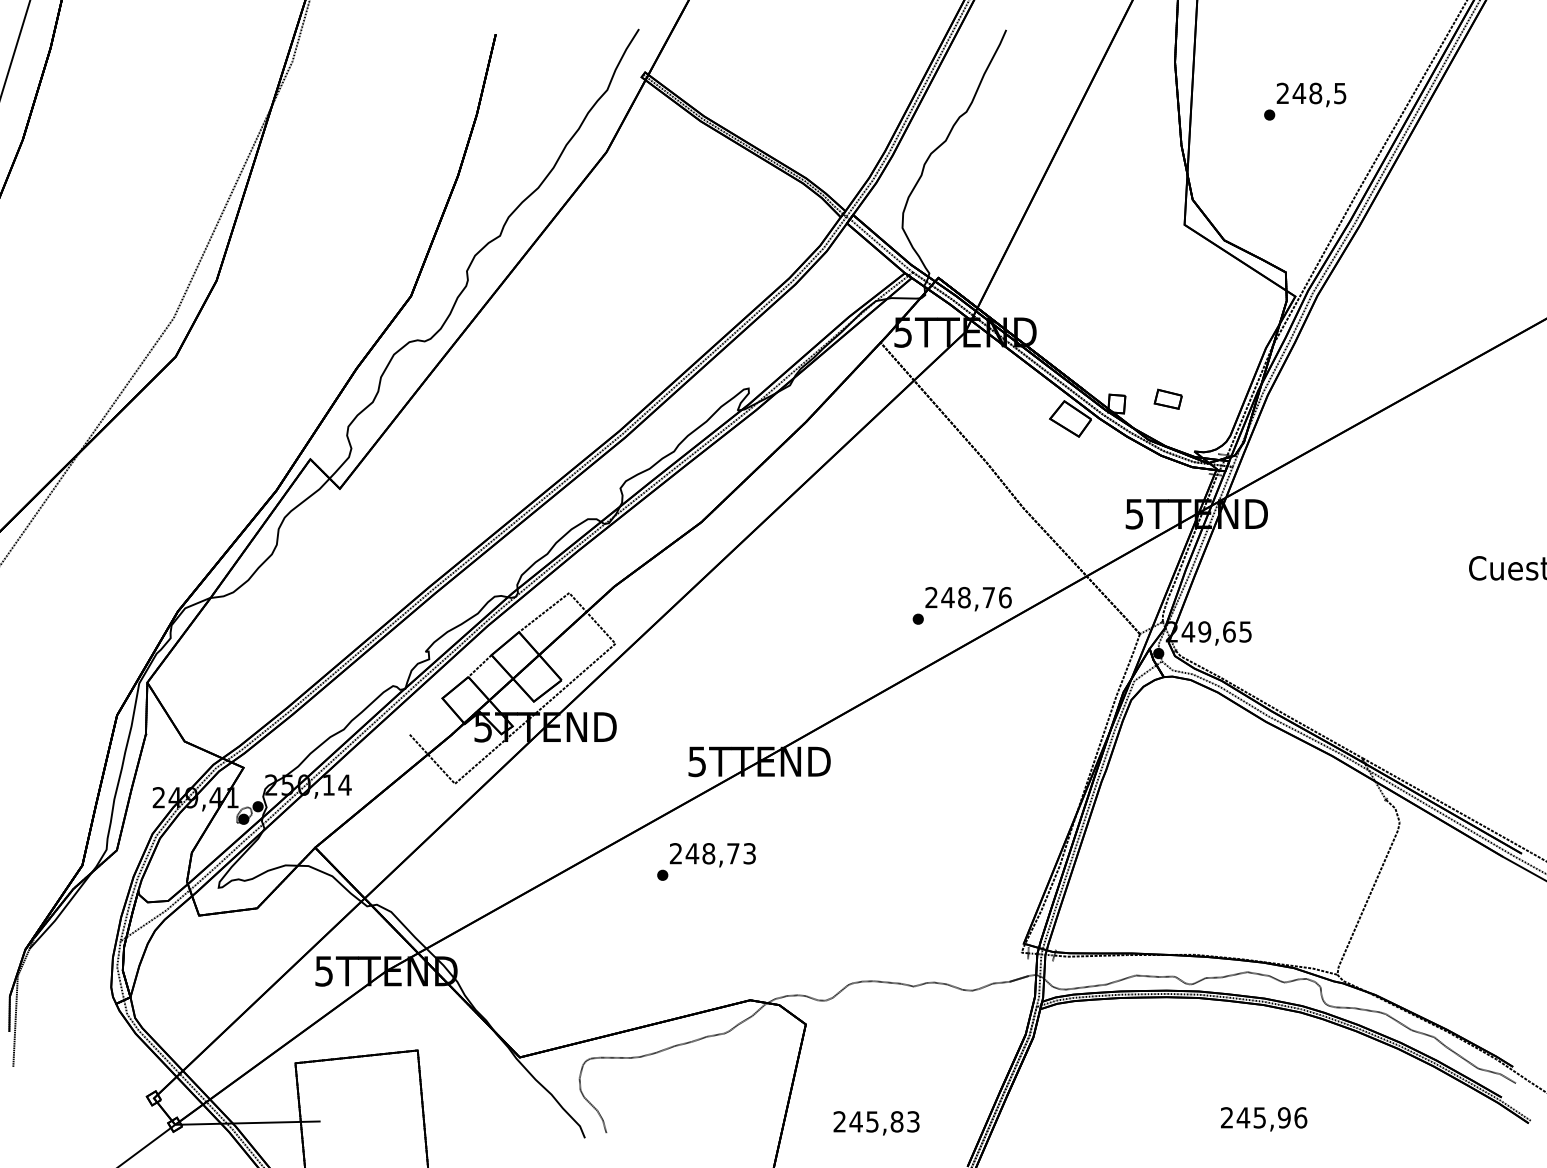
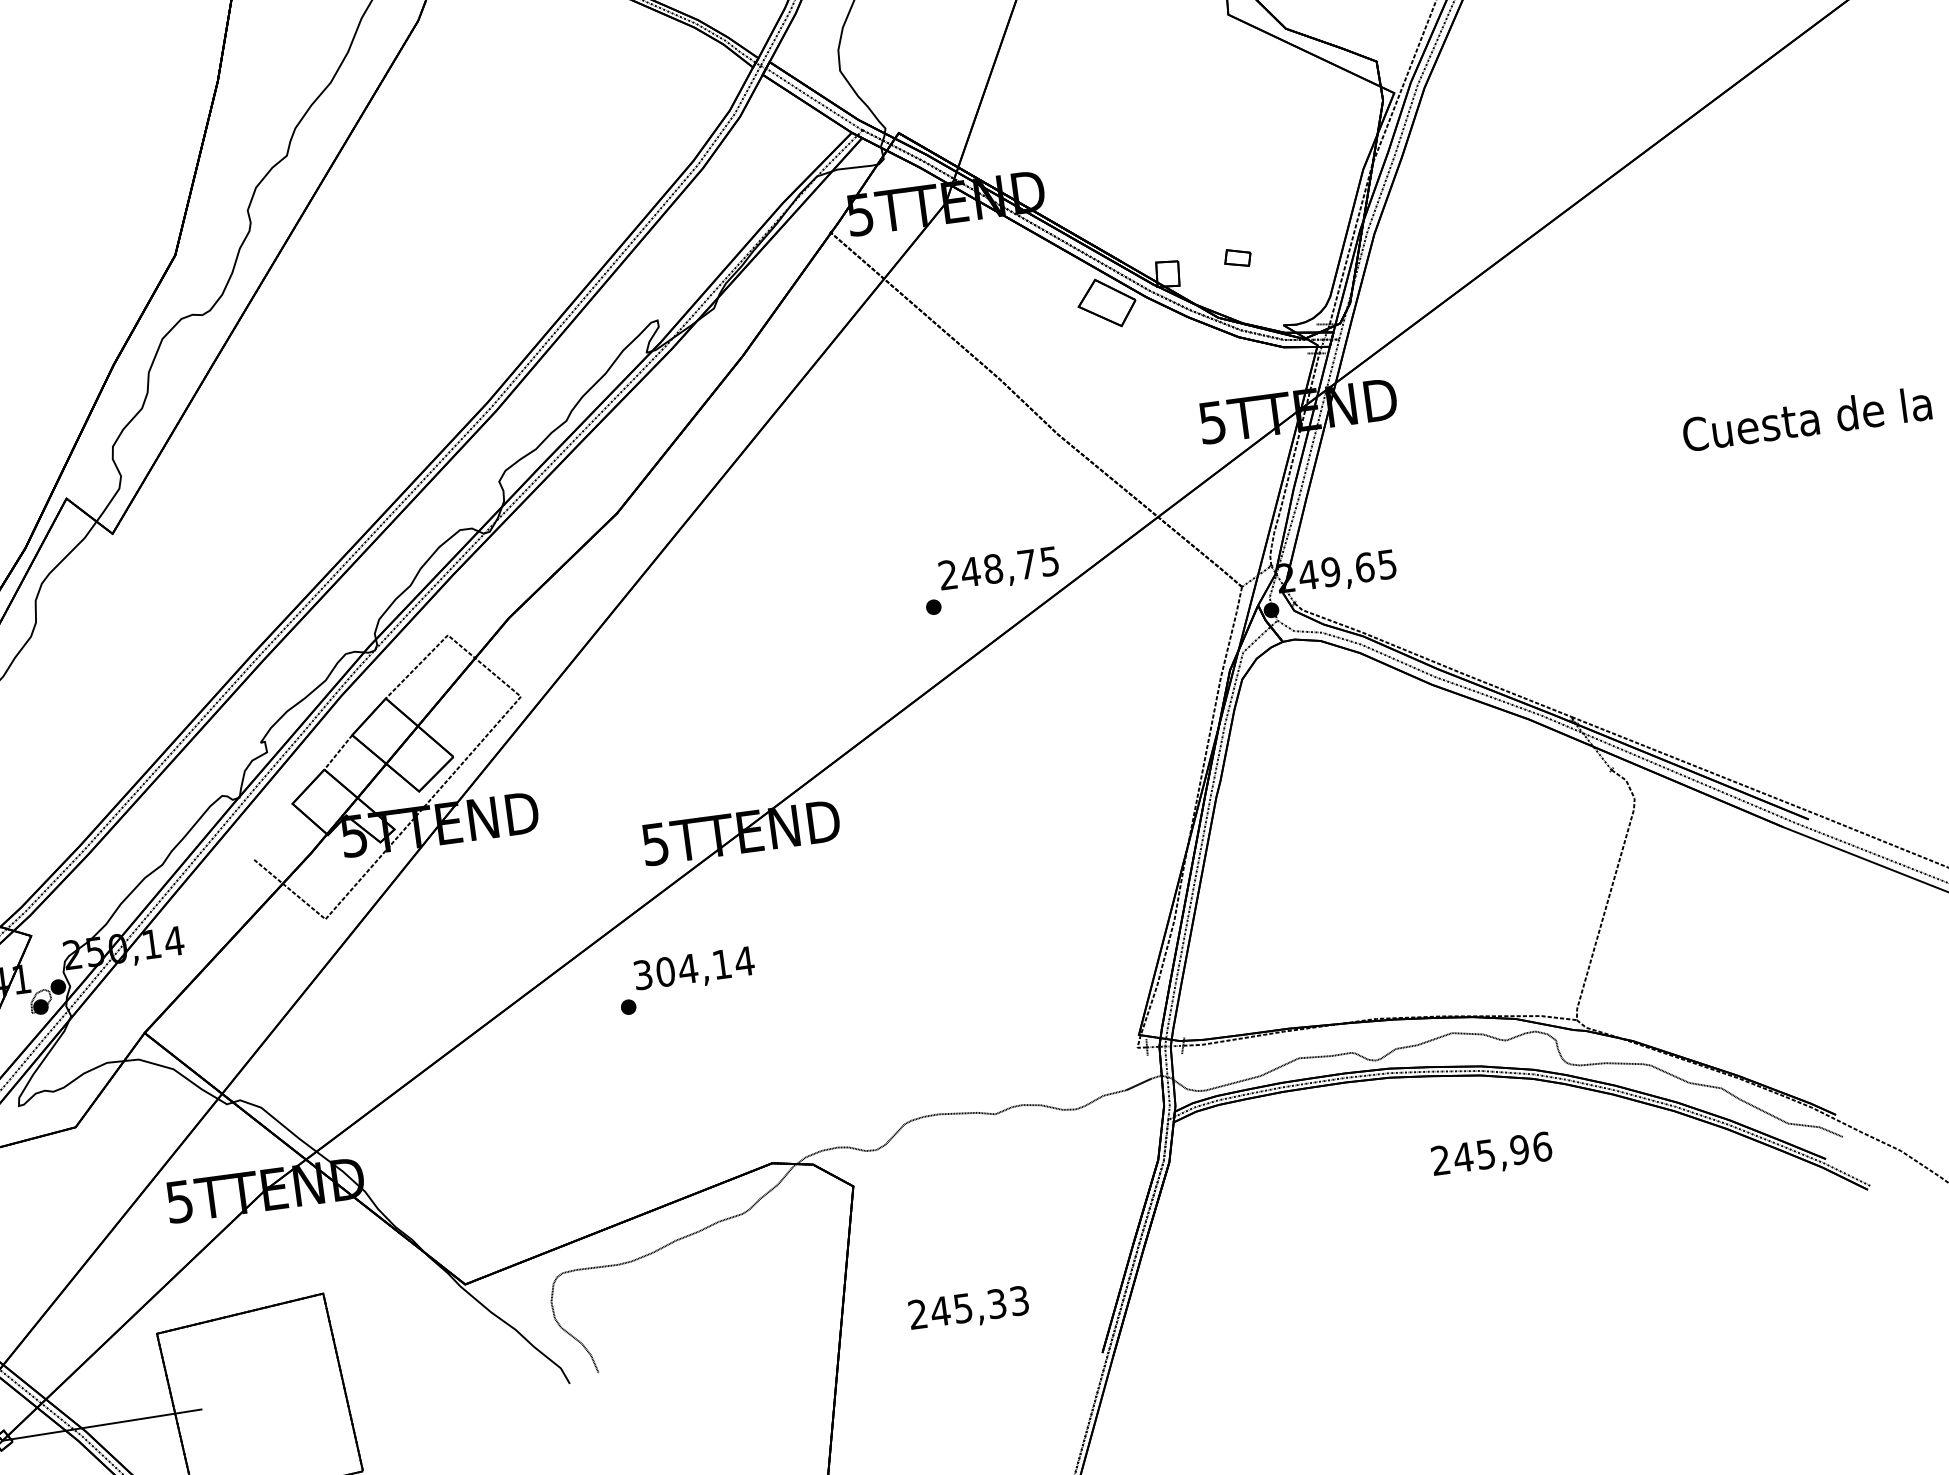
part: (1167, 398) -> (1236, 257), size x0.7
text: (1005, 597) -> (1050, 561), 248,76 -> 248,75
text: (713, 853) -> (694, 967), 248,73 -> 304,14
text: (1264, 1119) -> (1492, 1155), moved
text: (896, 1121) -> (996, 1303), 245,83 -> 245,33

